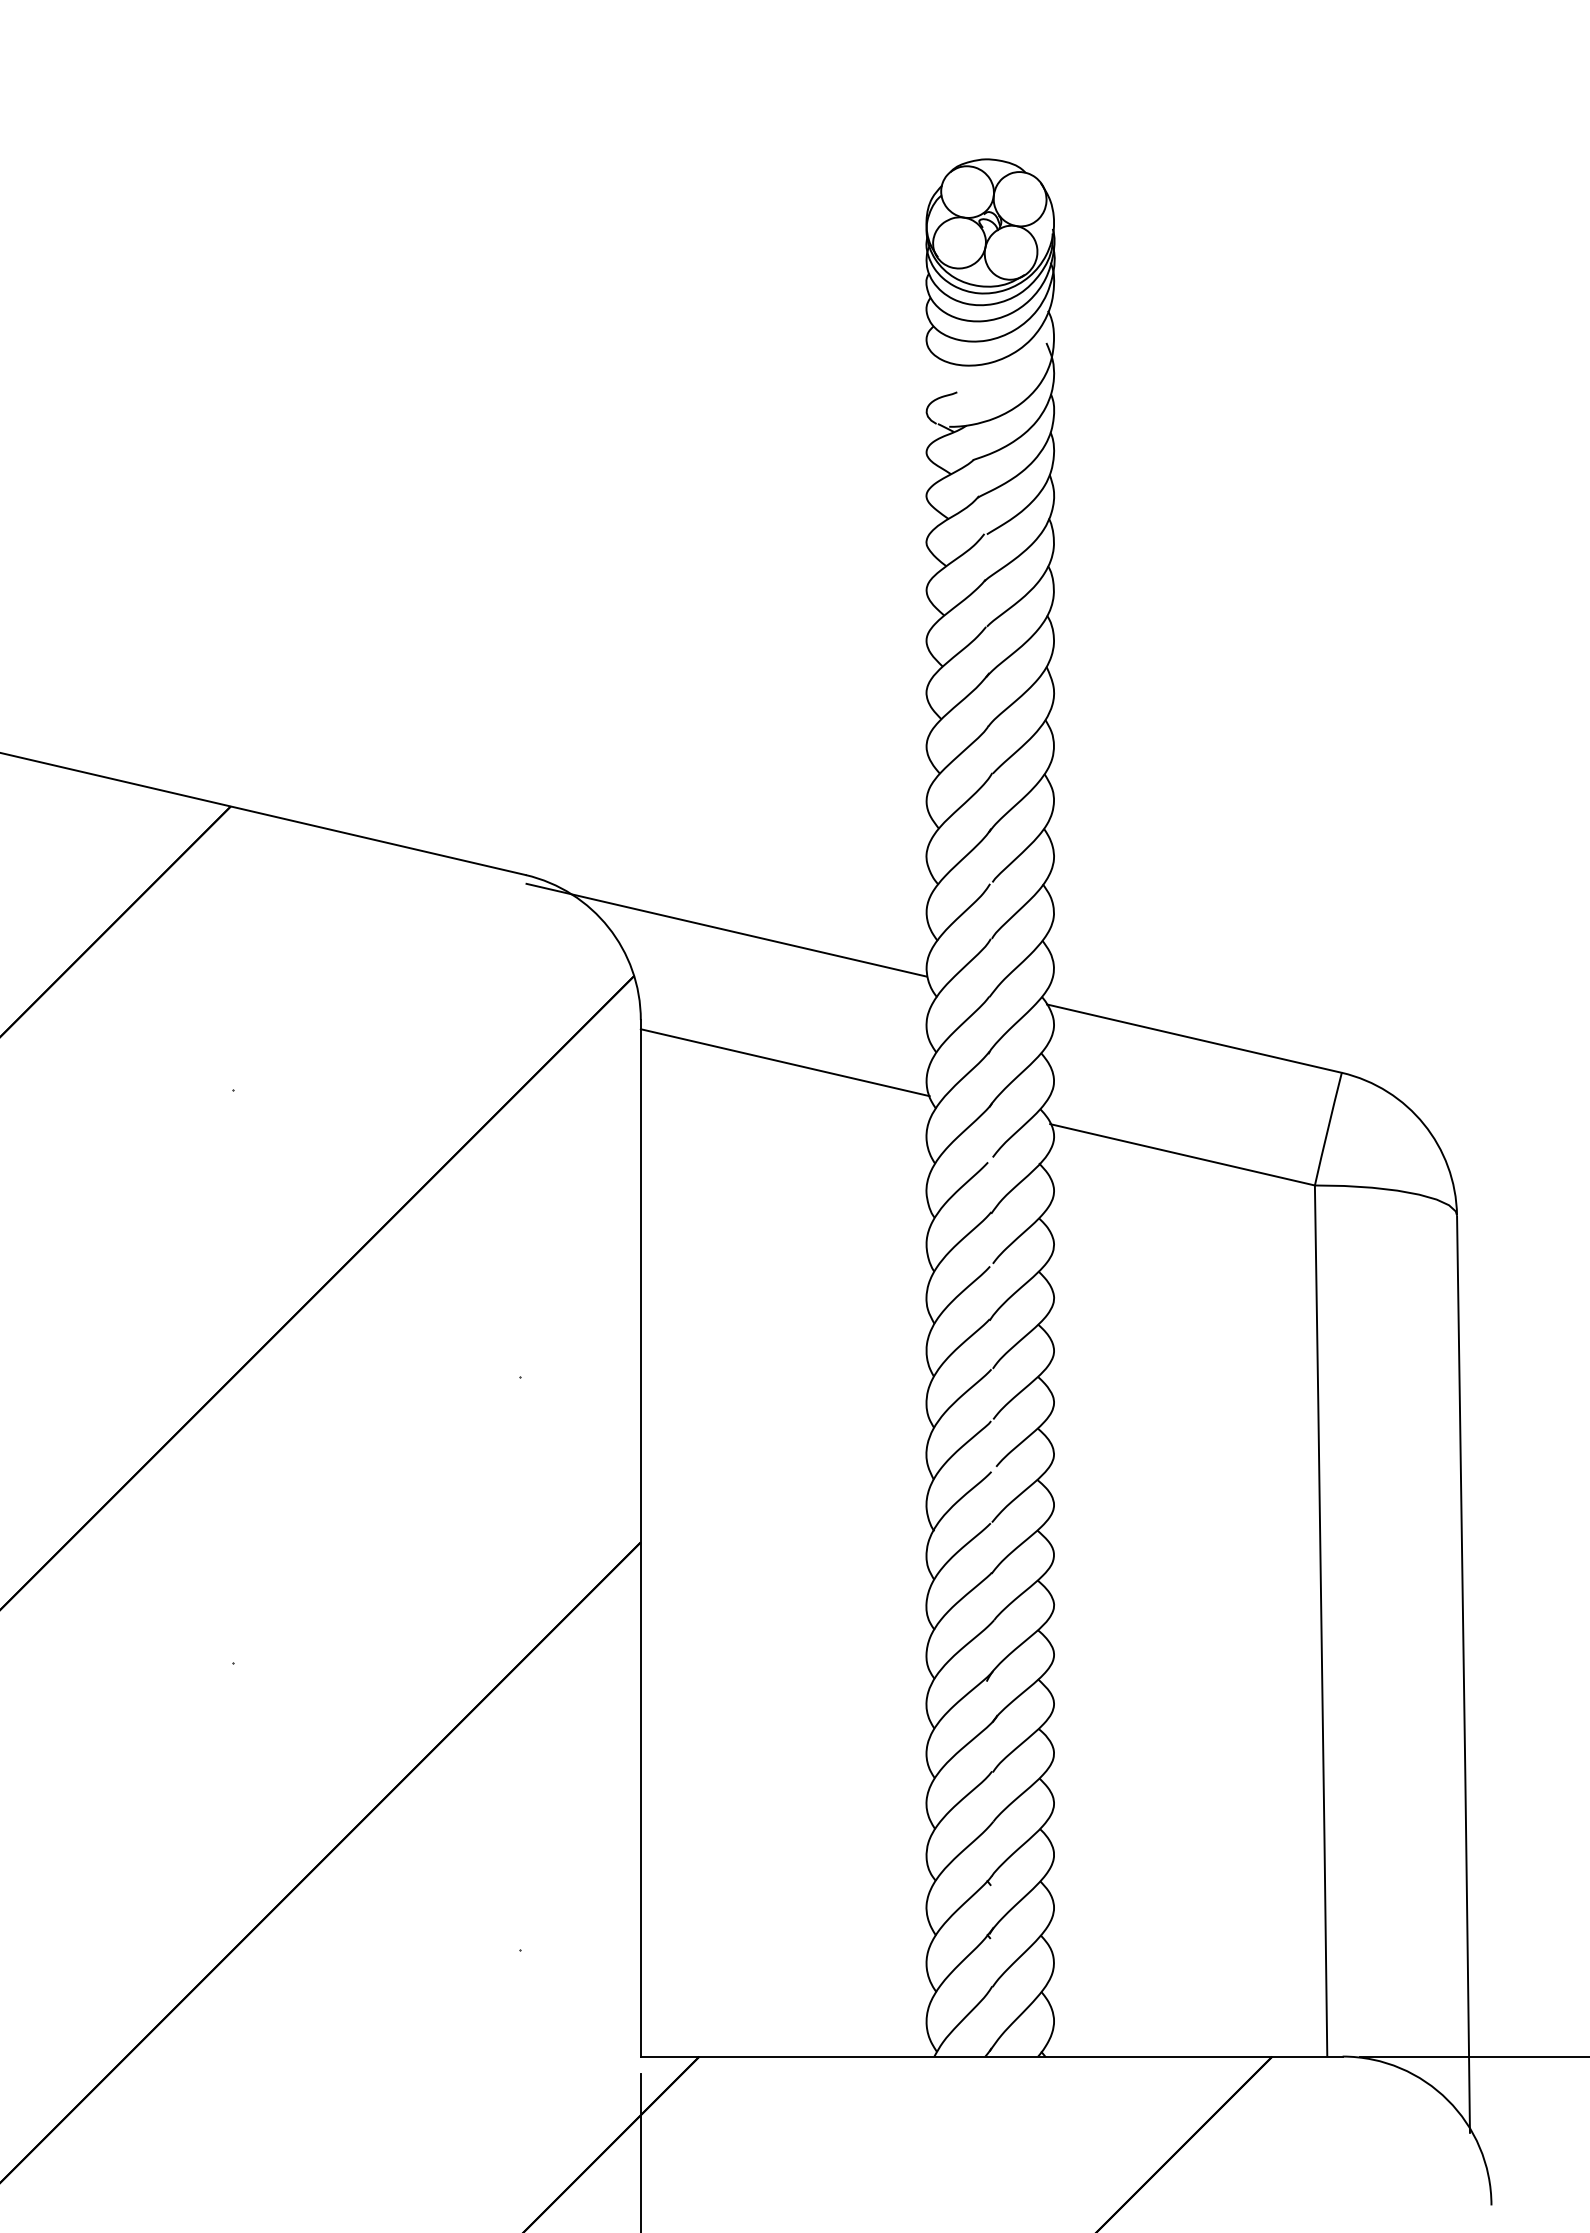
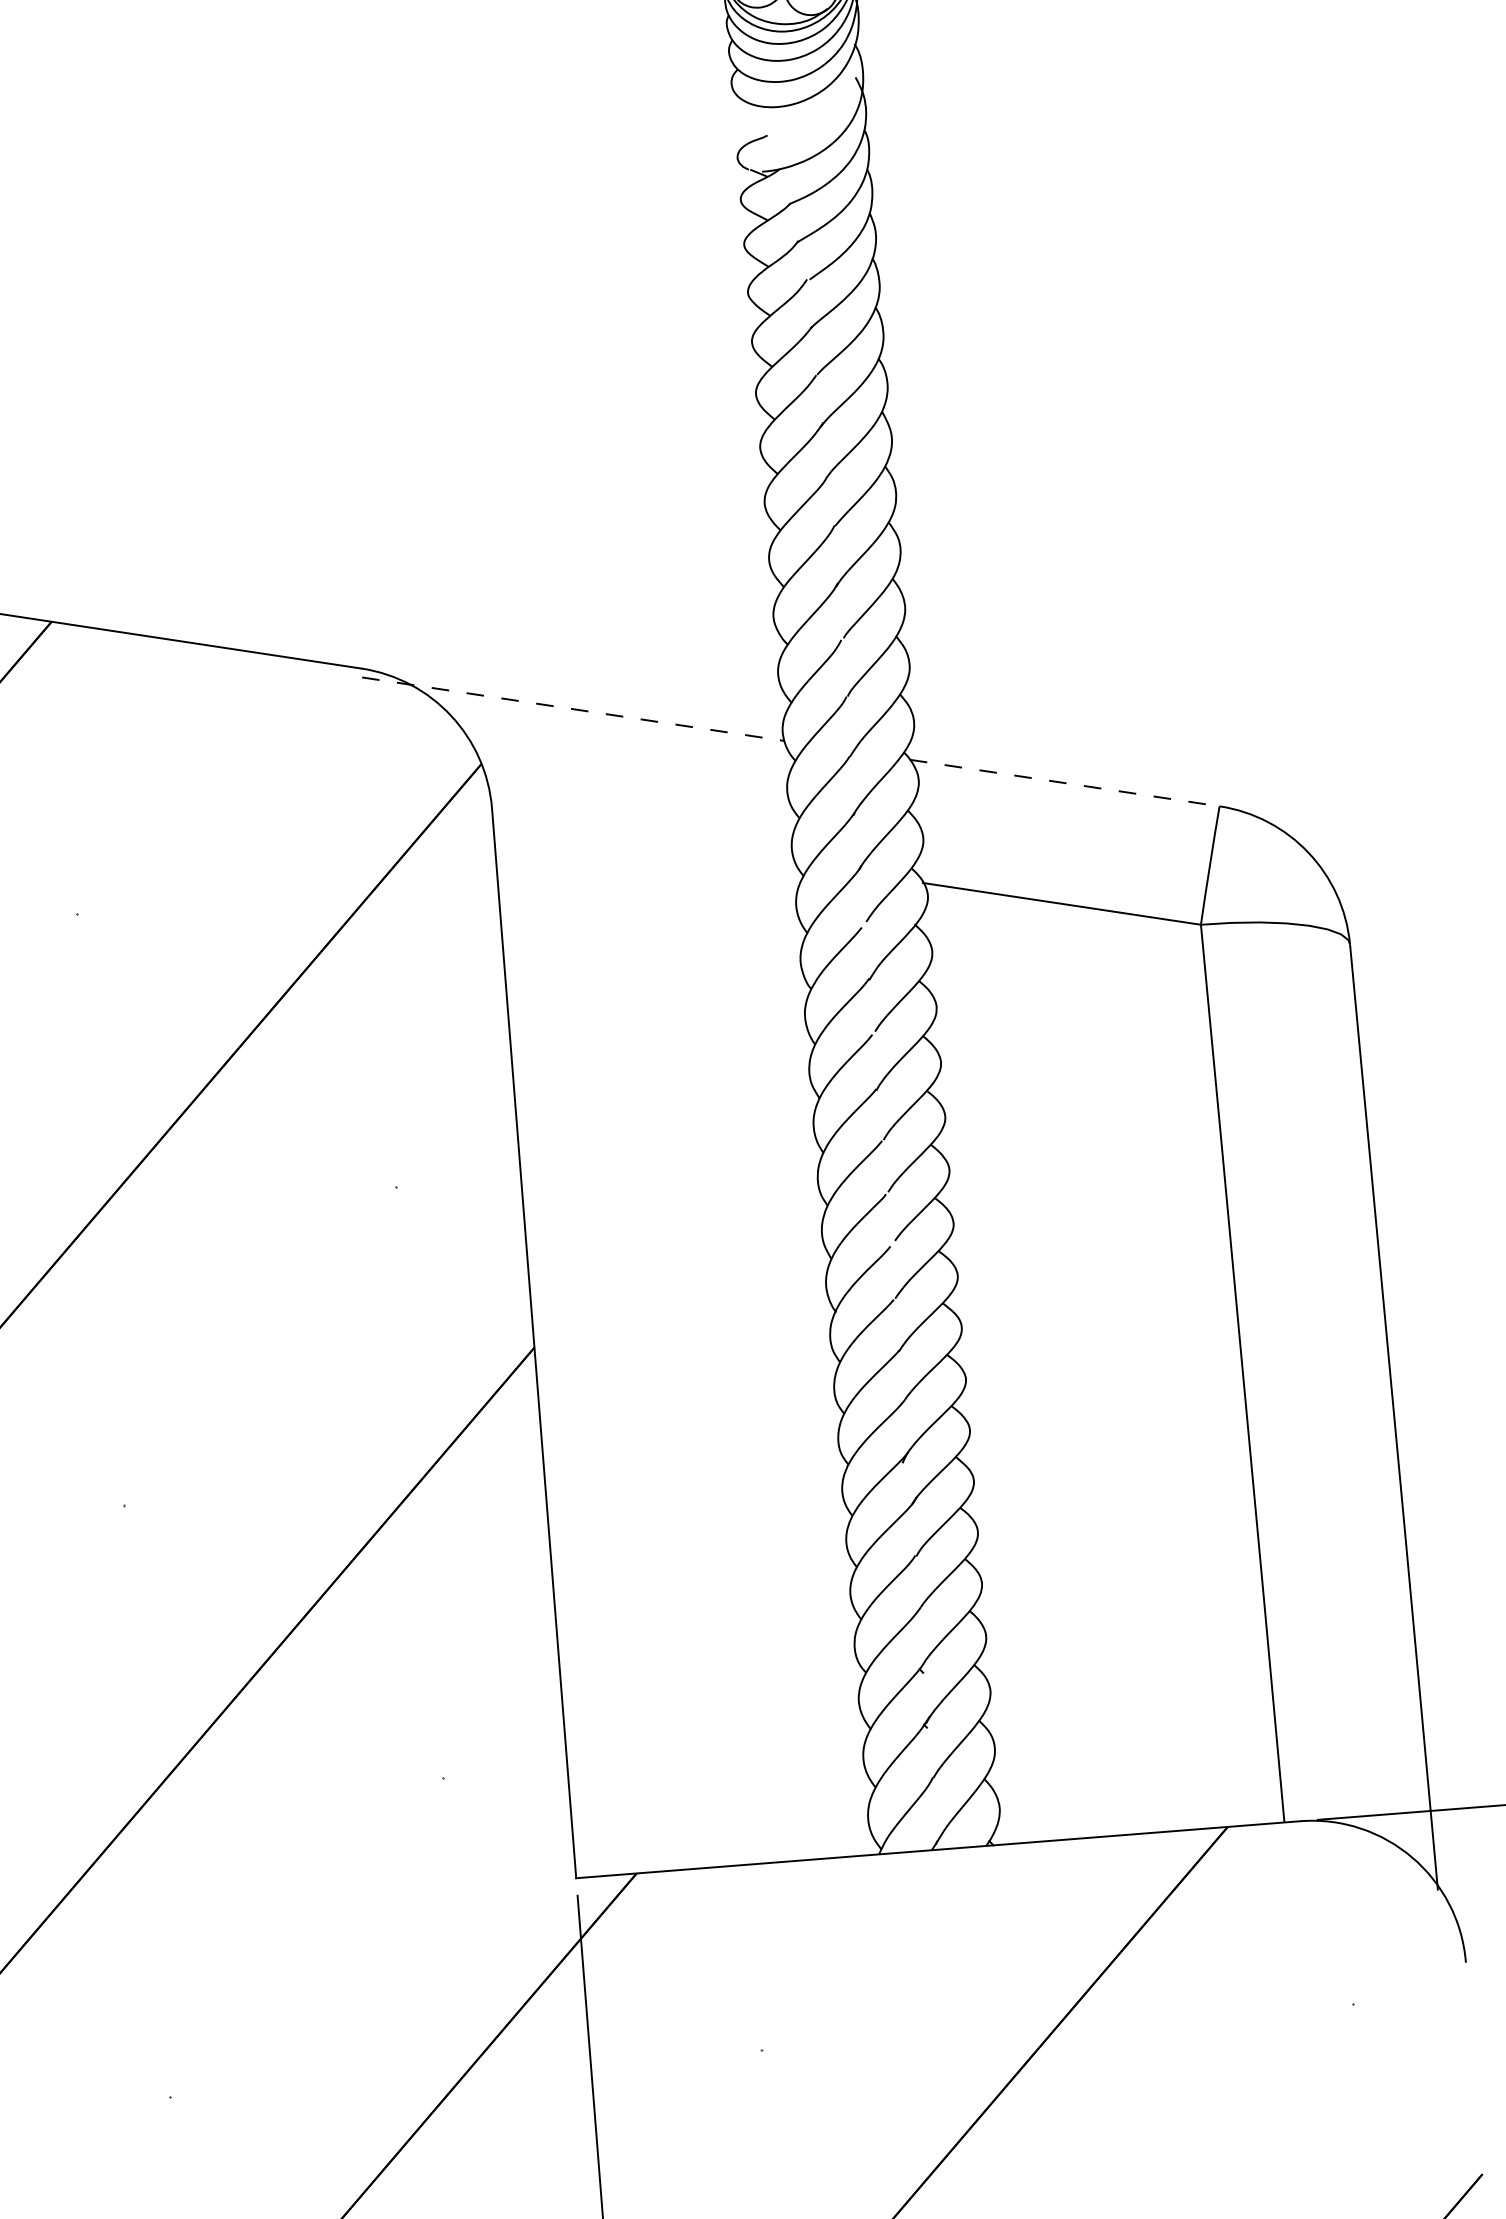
line: (728, 930) -> (575, 709), solid -> dashed
line: (1194, 1038) -> (1064, 782), solid -> dashed
line: (784, 1062) -> (643, 840), removed

